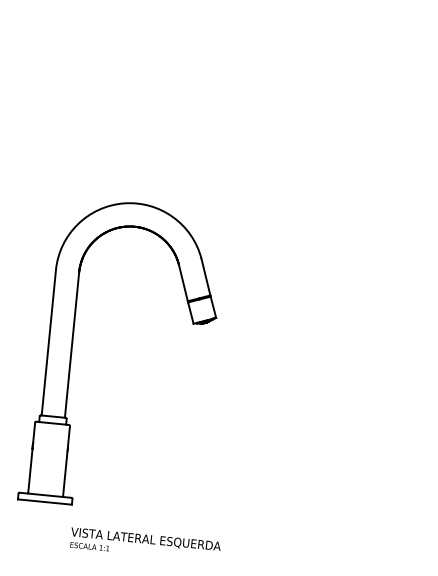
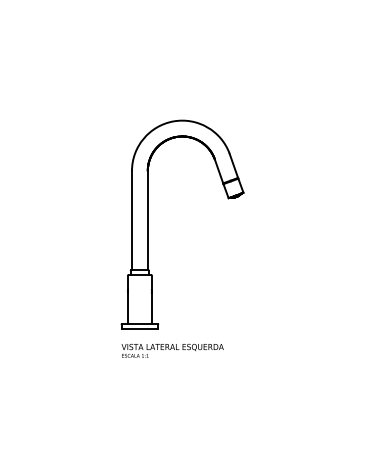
part: (72, 350) -> (148, 224), moved

